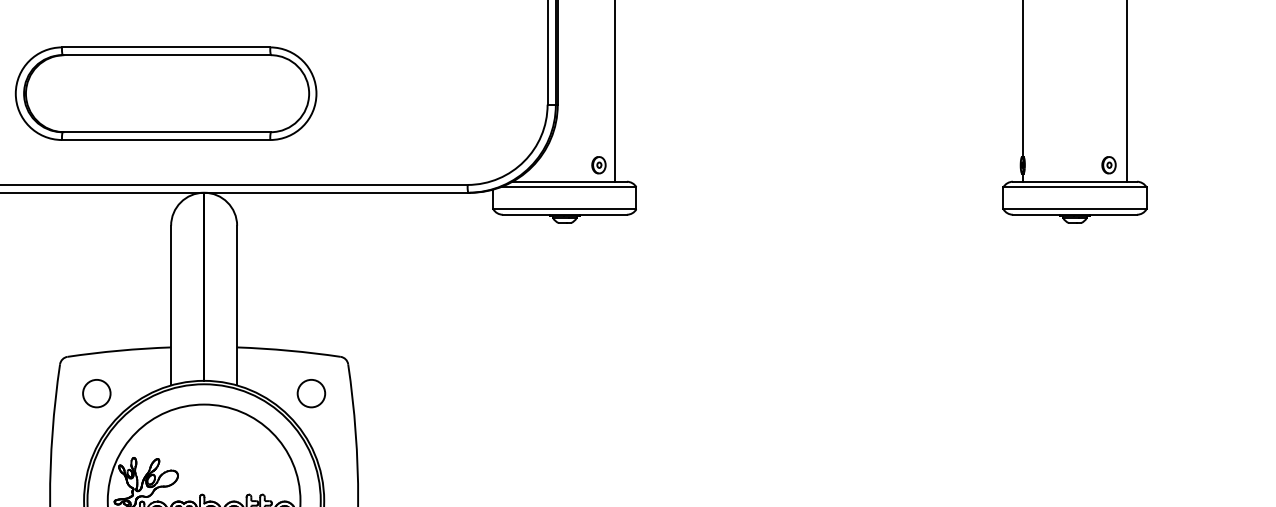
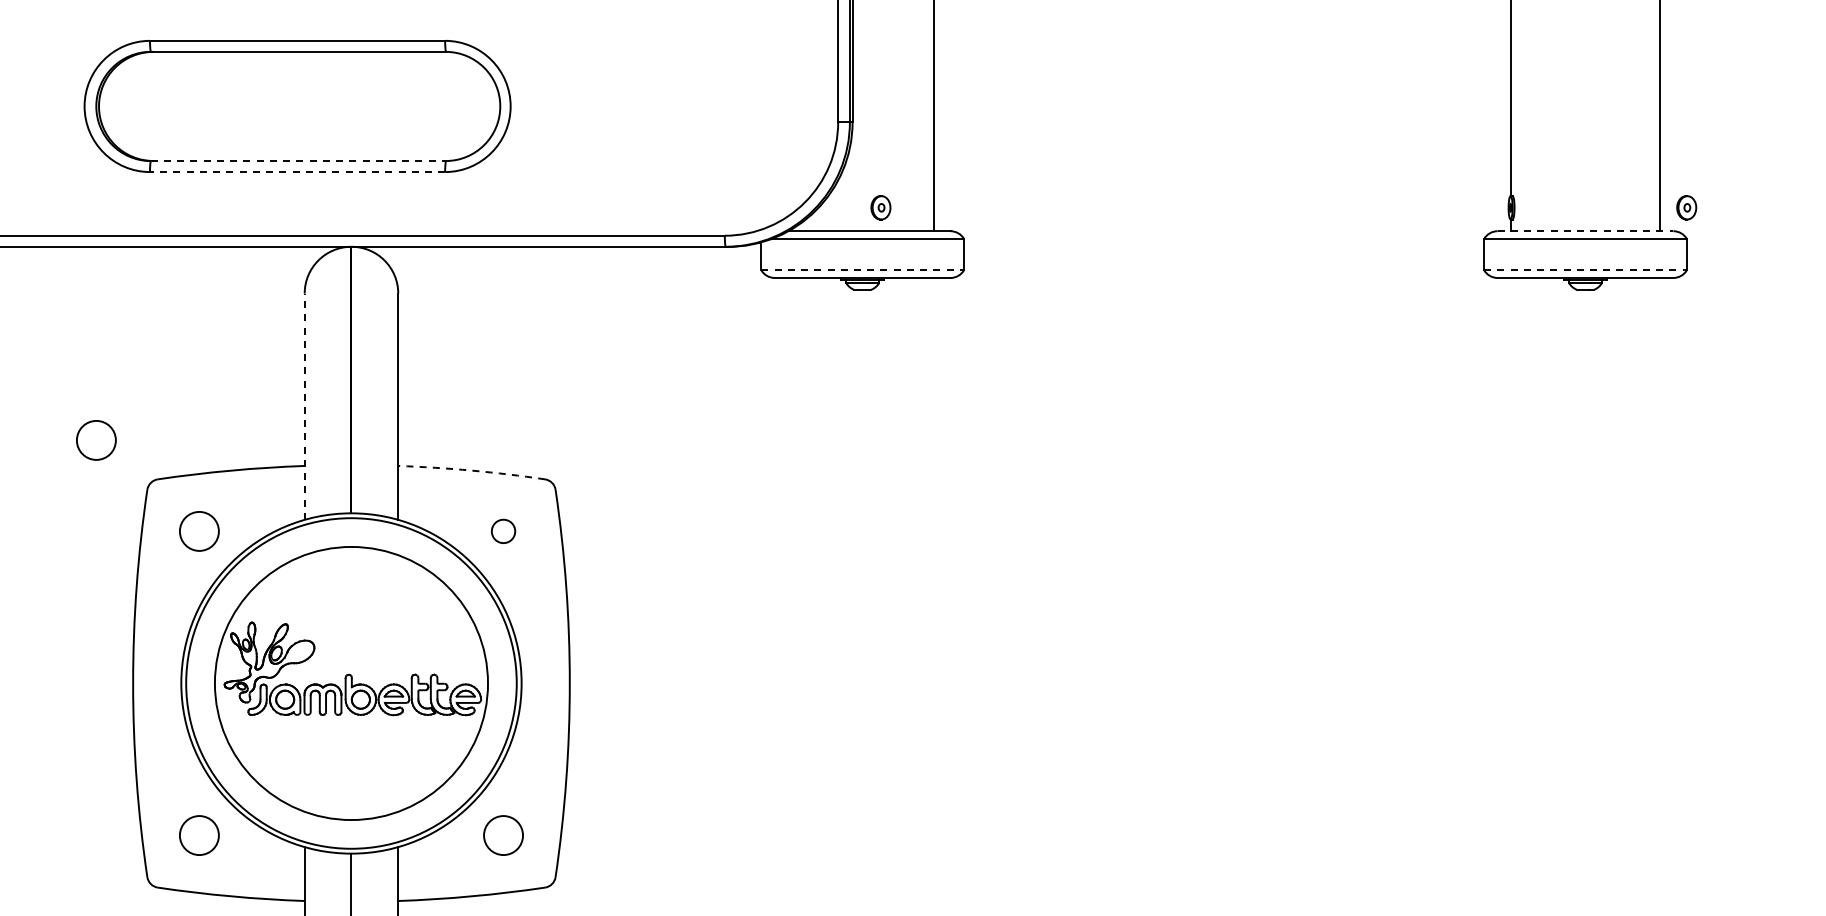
line: (166, 132) -> (298, 161), solid -> dashed
line: (166, 140) -> (297, 172), solid -> dashed
part: (598, 165) -> (880, 207), moved
part: (1108, 165) -> (1686, 207), moved
line: (1074, 181) -> (1585, 231), solid -> dashed
line: (565, 209) -> (863, 270), solid -> dashed
line: (1074, 209) -> (1585, 270), solid -> dashed
line: (170, 305) -> (304, 406), solid -> dashed
circle: (24, 329) -> (96, 440), added
arc: (288, 350) -> (471, 470), solid -> dashed
circle: (311, 392) -> (503, 530), size x0.6

